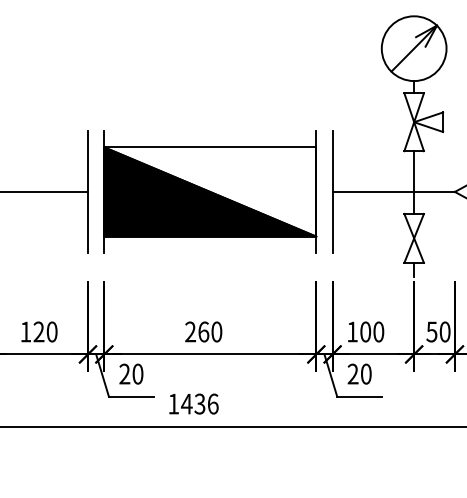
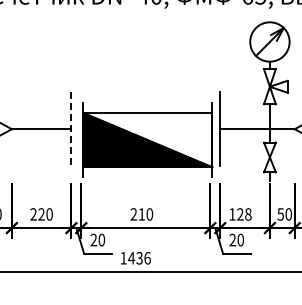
part: (209, 190) -> (147, 139), moved
line: (88, 192) -> (71, 129), solid -> dashed
text: (25, 332) -> (33, 214), 120 -> 220
text: (203, 332) -> (141, 214), 260 -> 210
text: (372, 332) -> (244, 214), 100 -> 128

